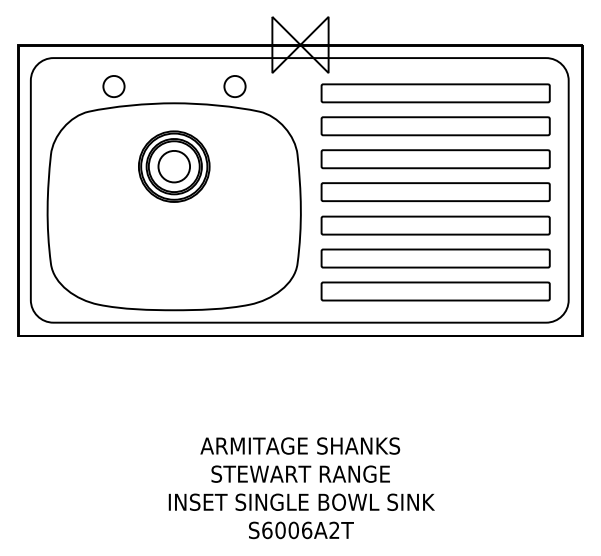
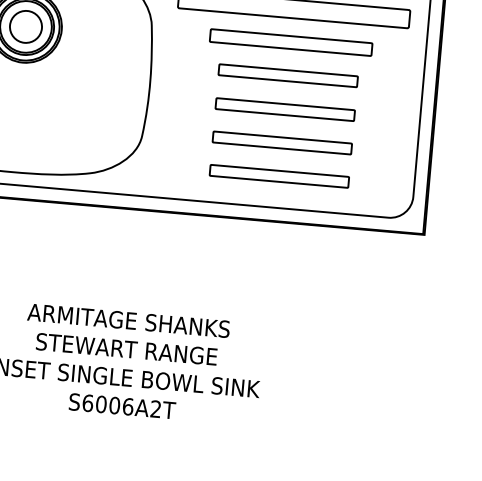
part: (435, 159) -> (291, 42), size x0.7
part: (435, 191) -> (288, 75), size x0.6
part: (435, 225) -> (285, 109), size x0.6
part: (435, 258) -> (282, 142), size x0.6
part: (435, 291) -> (279, 176), size x0.6

